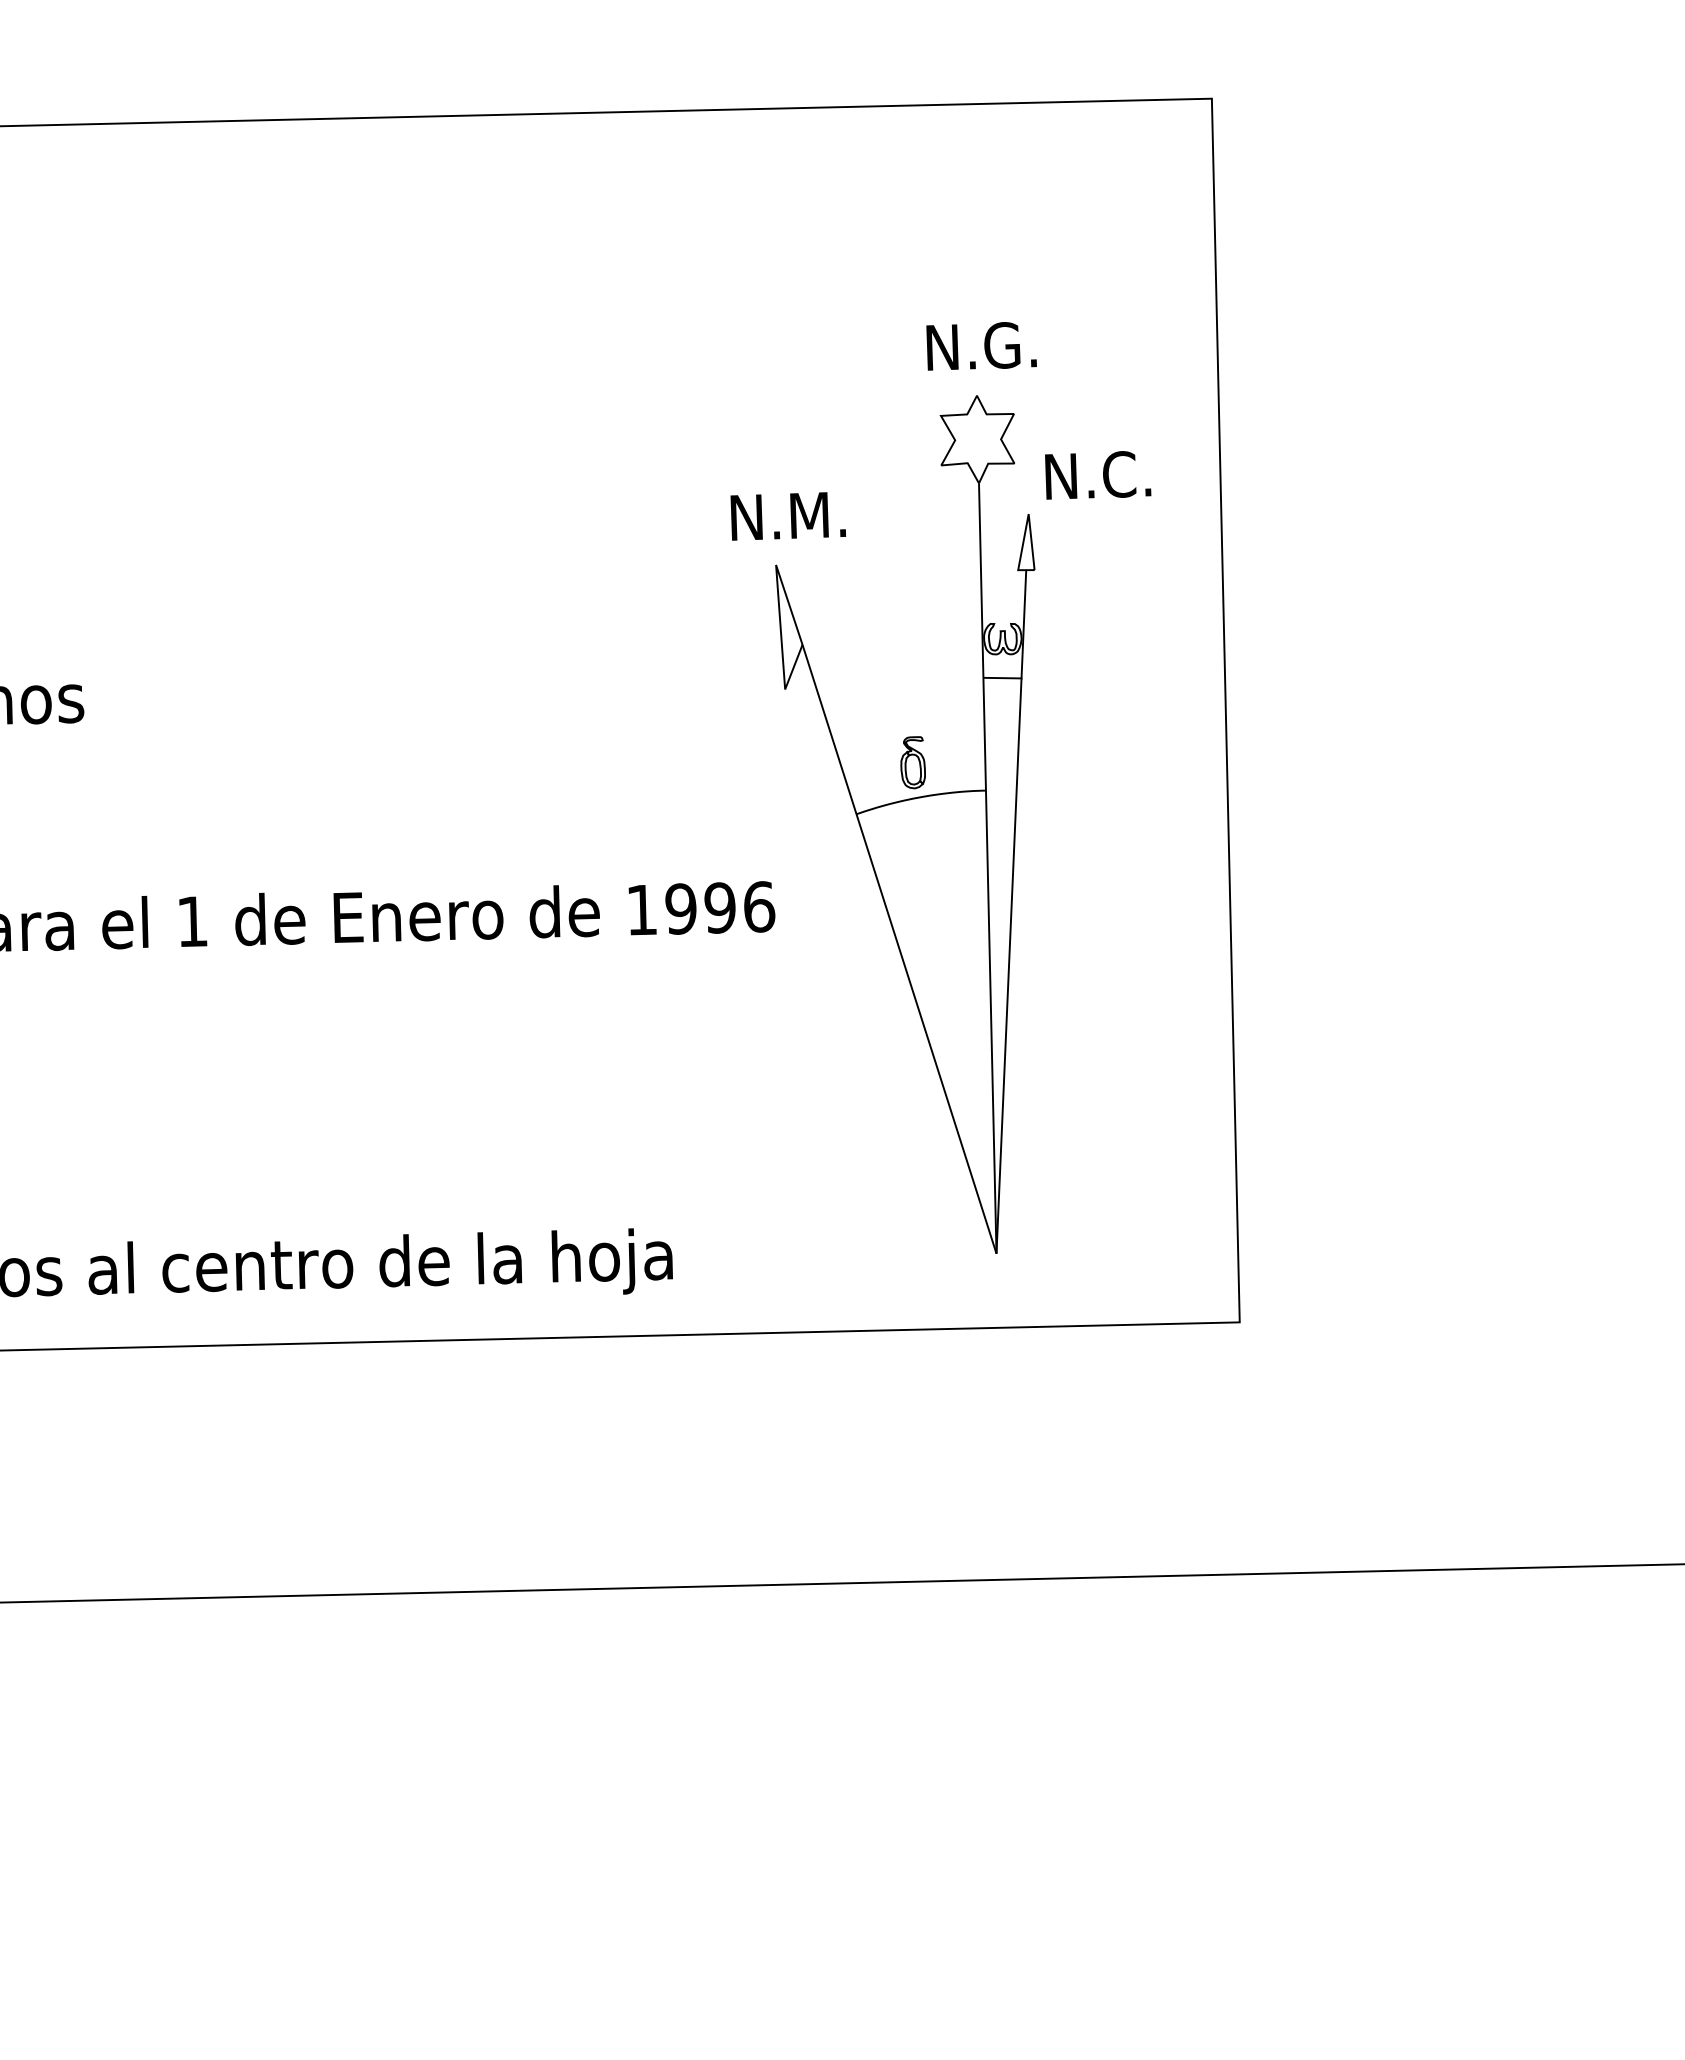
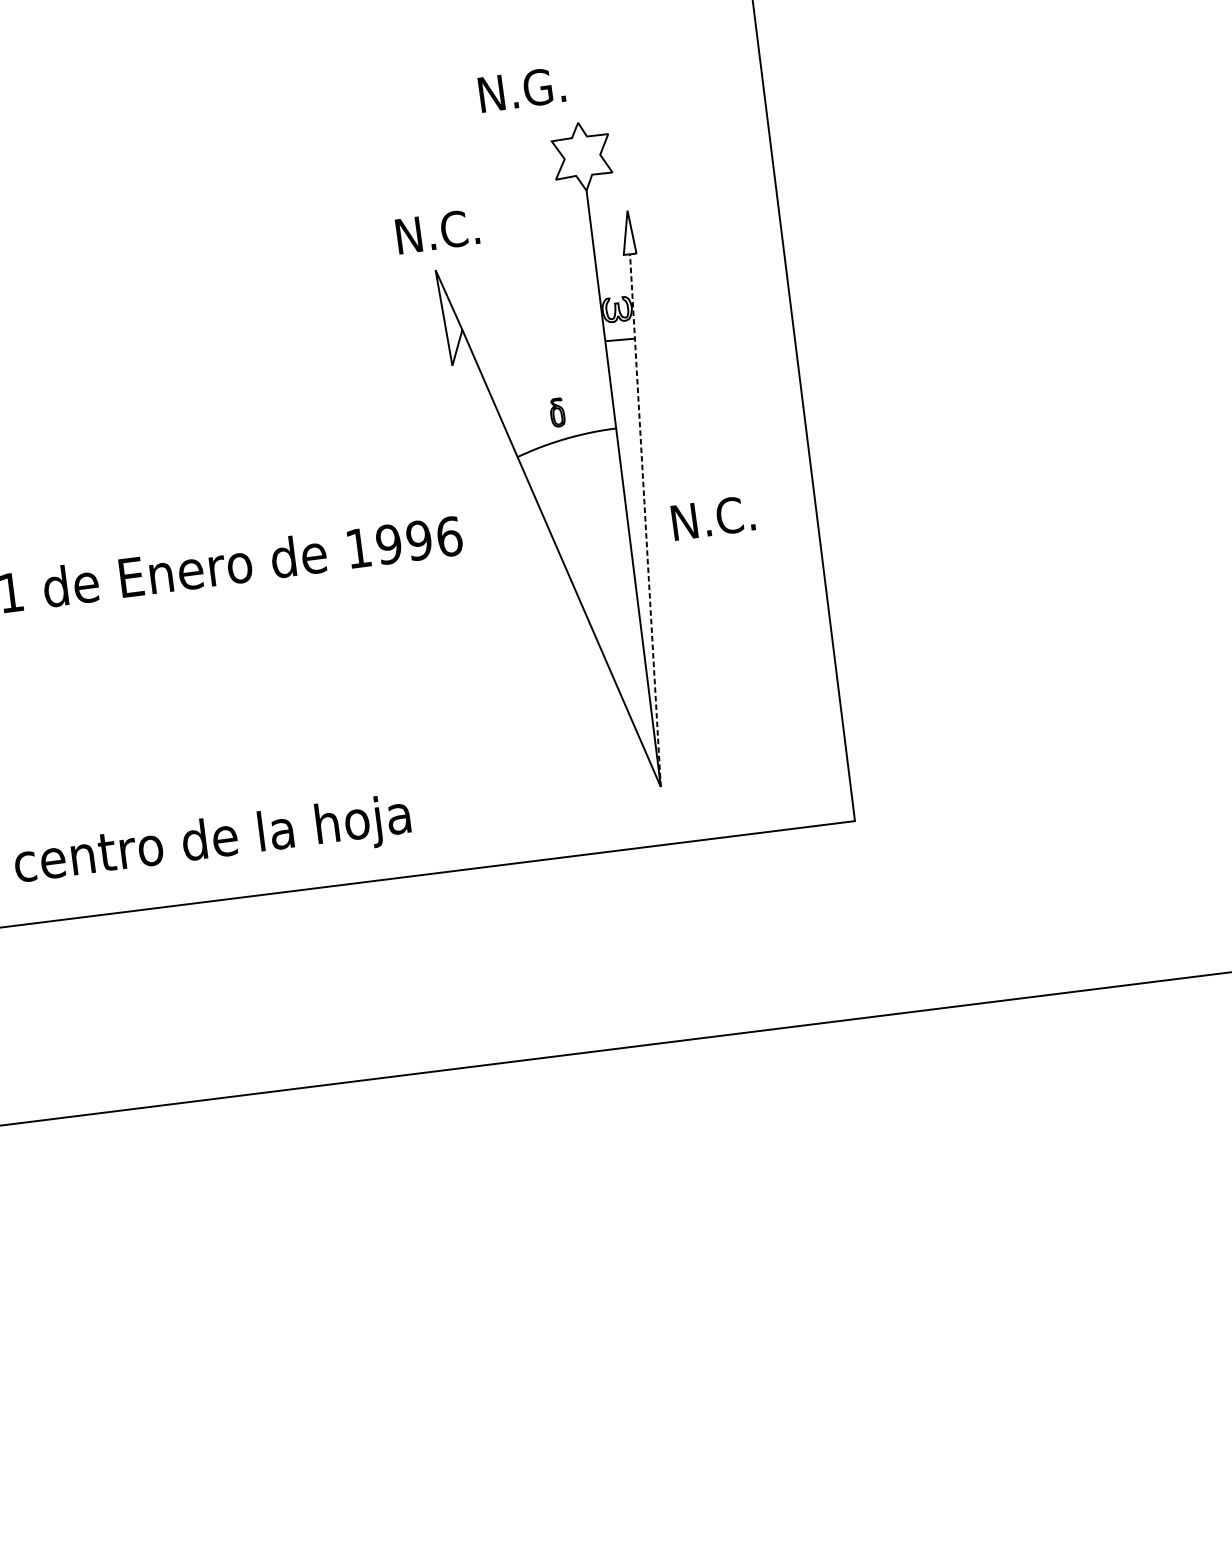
text: (981, 346) -> (521, 89), moved
text: (1098, 475) -> (713, 518), moved
text: (817, 515) -> (463, 228), N.M. -> N.C.
part: (912, 762) -> (556, 412), size x0.7
line: (1011, 911) -> (645, 520), solid -> dashed

